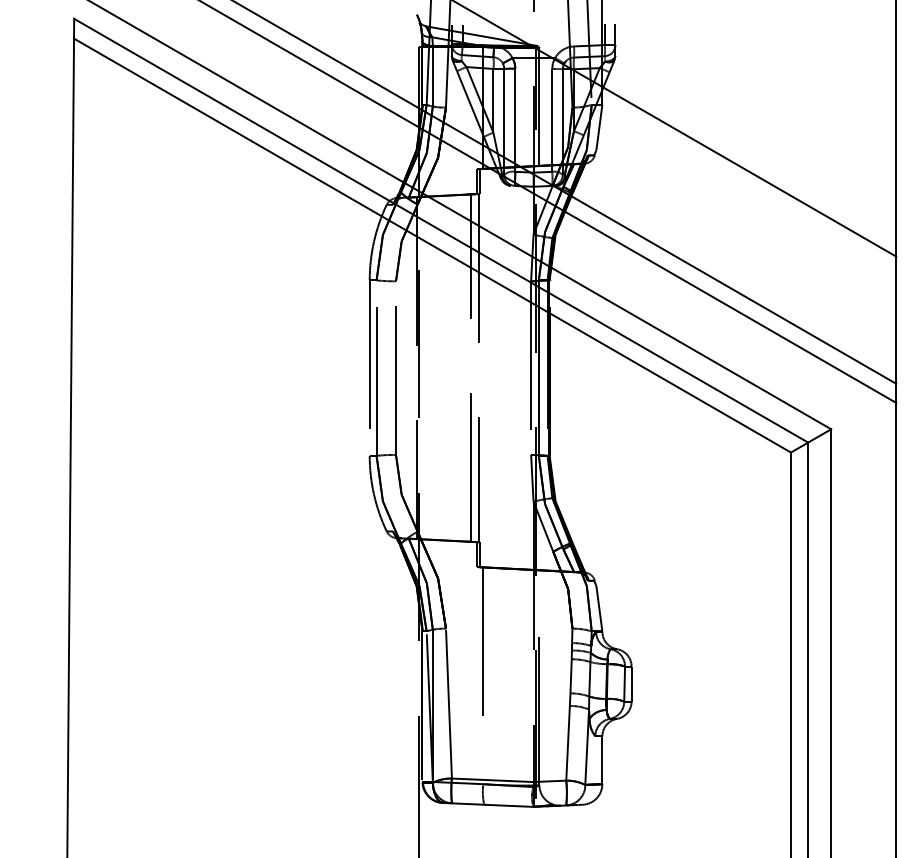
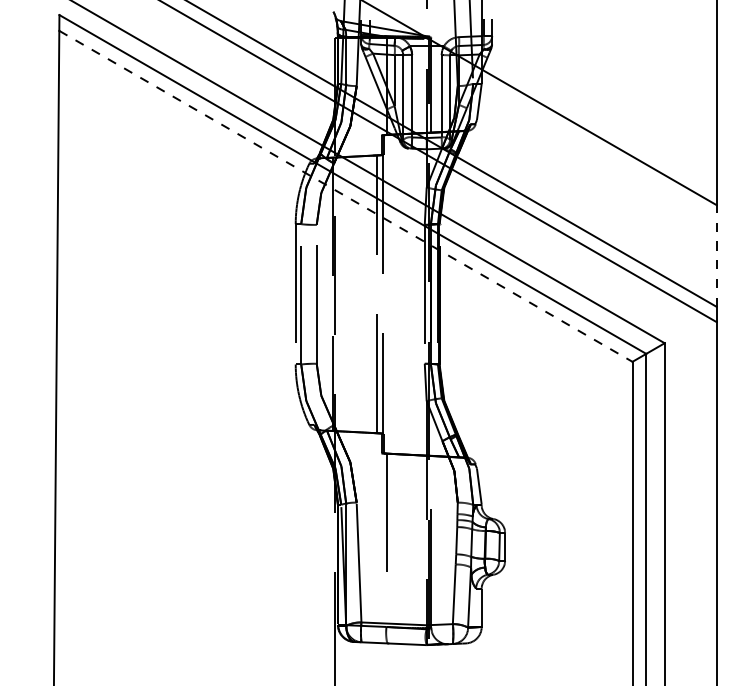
line: (432, 245) -> (345, 196), solid -> dashed
line: (896, 320) -> (716, 256), solid -> dashed

